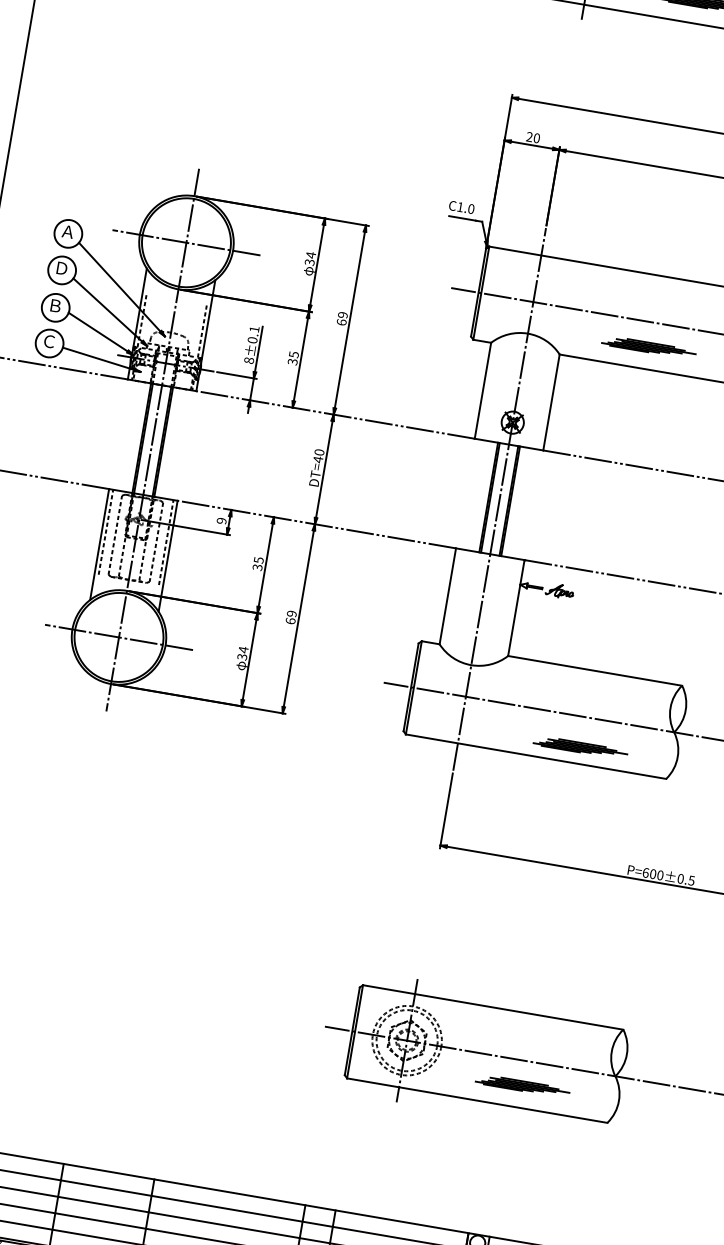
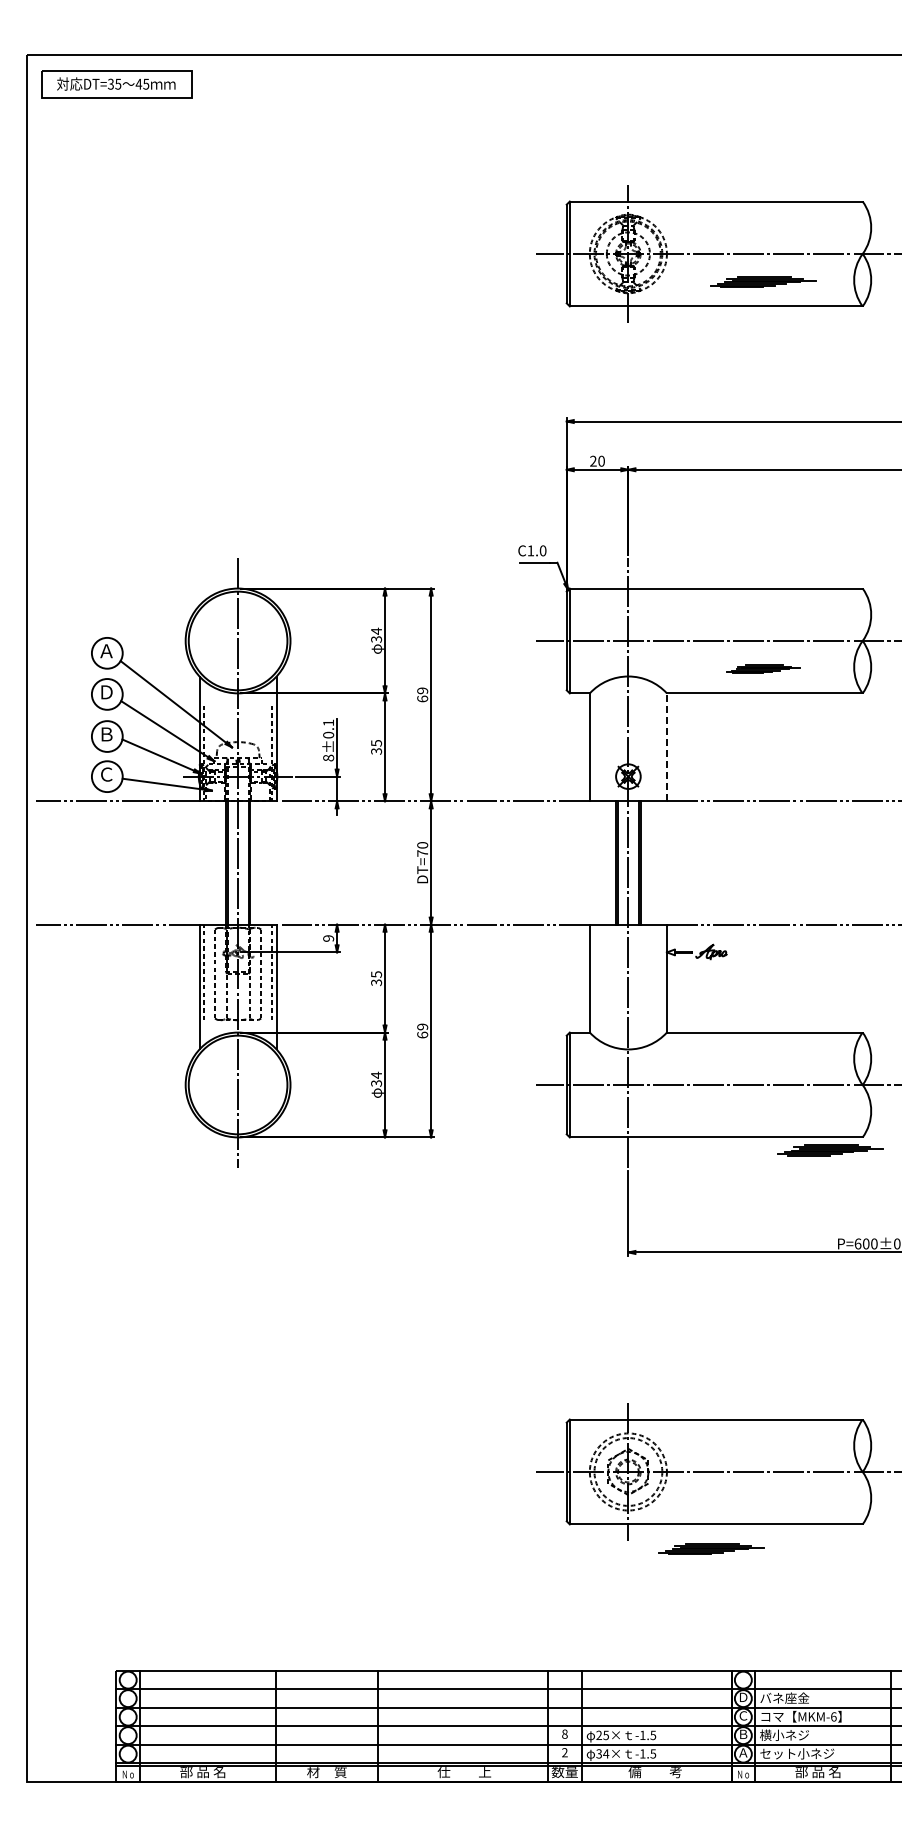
line: (186, 242) -> (237, 640), removed
part: (649, 347) -> (763, 668), size x0.7
line: (551, 402) -> (666, 747), solid -> dashed
text: (318, 459) -> (422, 853), DT=40 -> DT=70
line: (118, 637) -> (237, 1085), removed
part: (580, 747) -> (830, 1150), moved
part: (523, 1085) -> (711, 1548), moved

